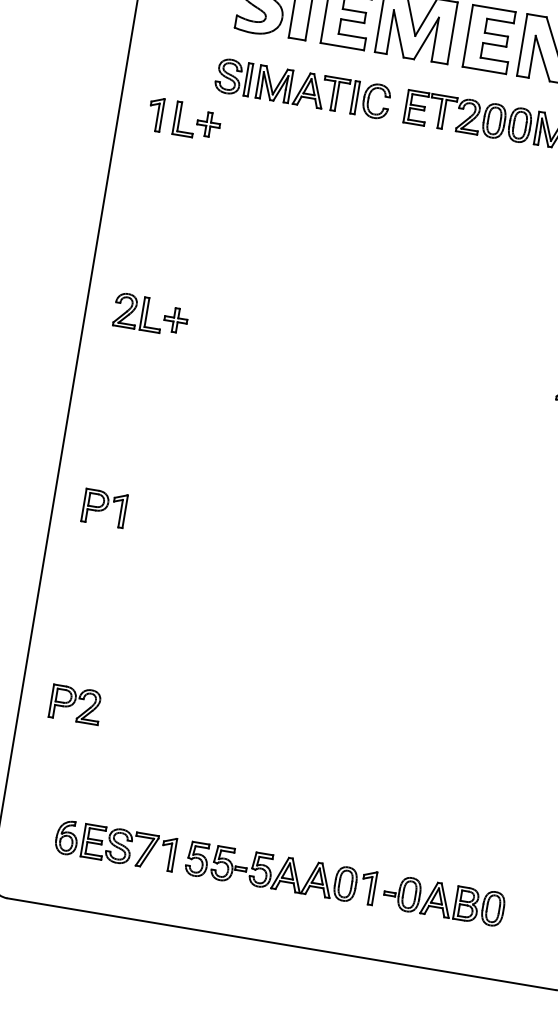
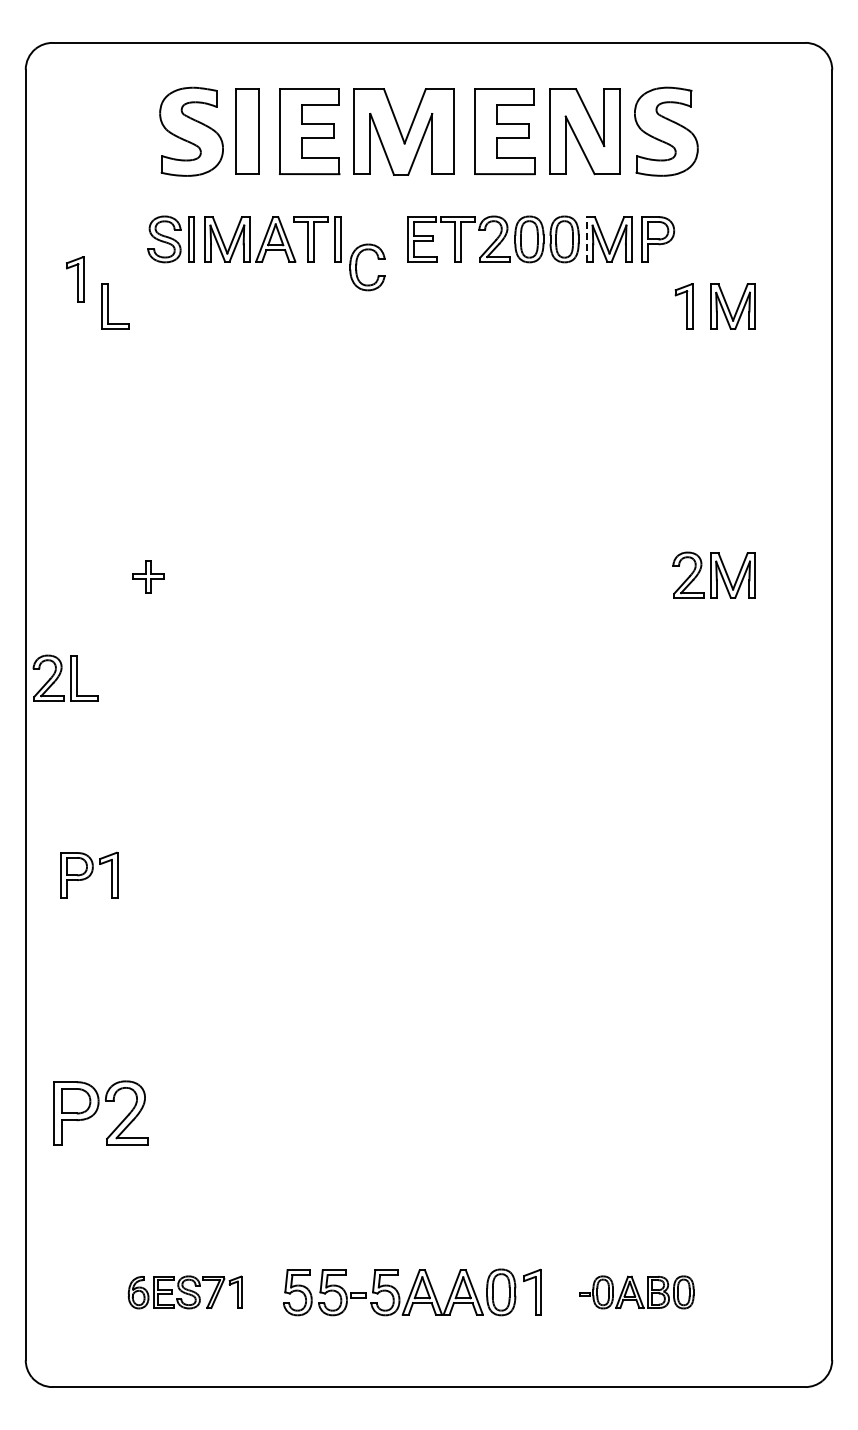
part: (369, 97) -> (357, 264), moved
part: (155, 114) -> (75, 279), moved
part: (208, 124) -> (148, 307), removed
line: (536, 127) -> (587, 238), solid -> dashed
part: (138, 312) -> (65, 677), moved
part: (104, 507) -> (89, 874), moved
part: (75, 704) -> (100, 1112), size x1.4
part: (114, 845) -> (184, 1292), size x0.7
part: (444, 900) -> (636, 1292), size x0.7

